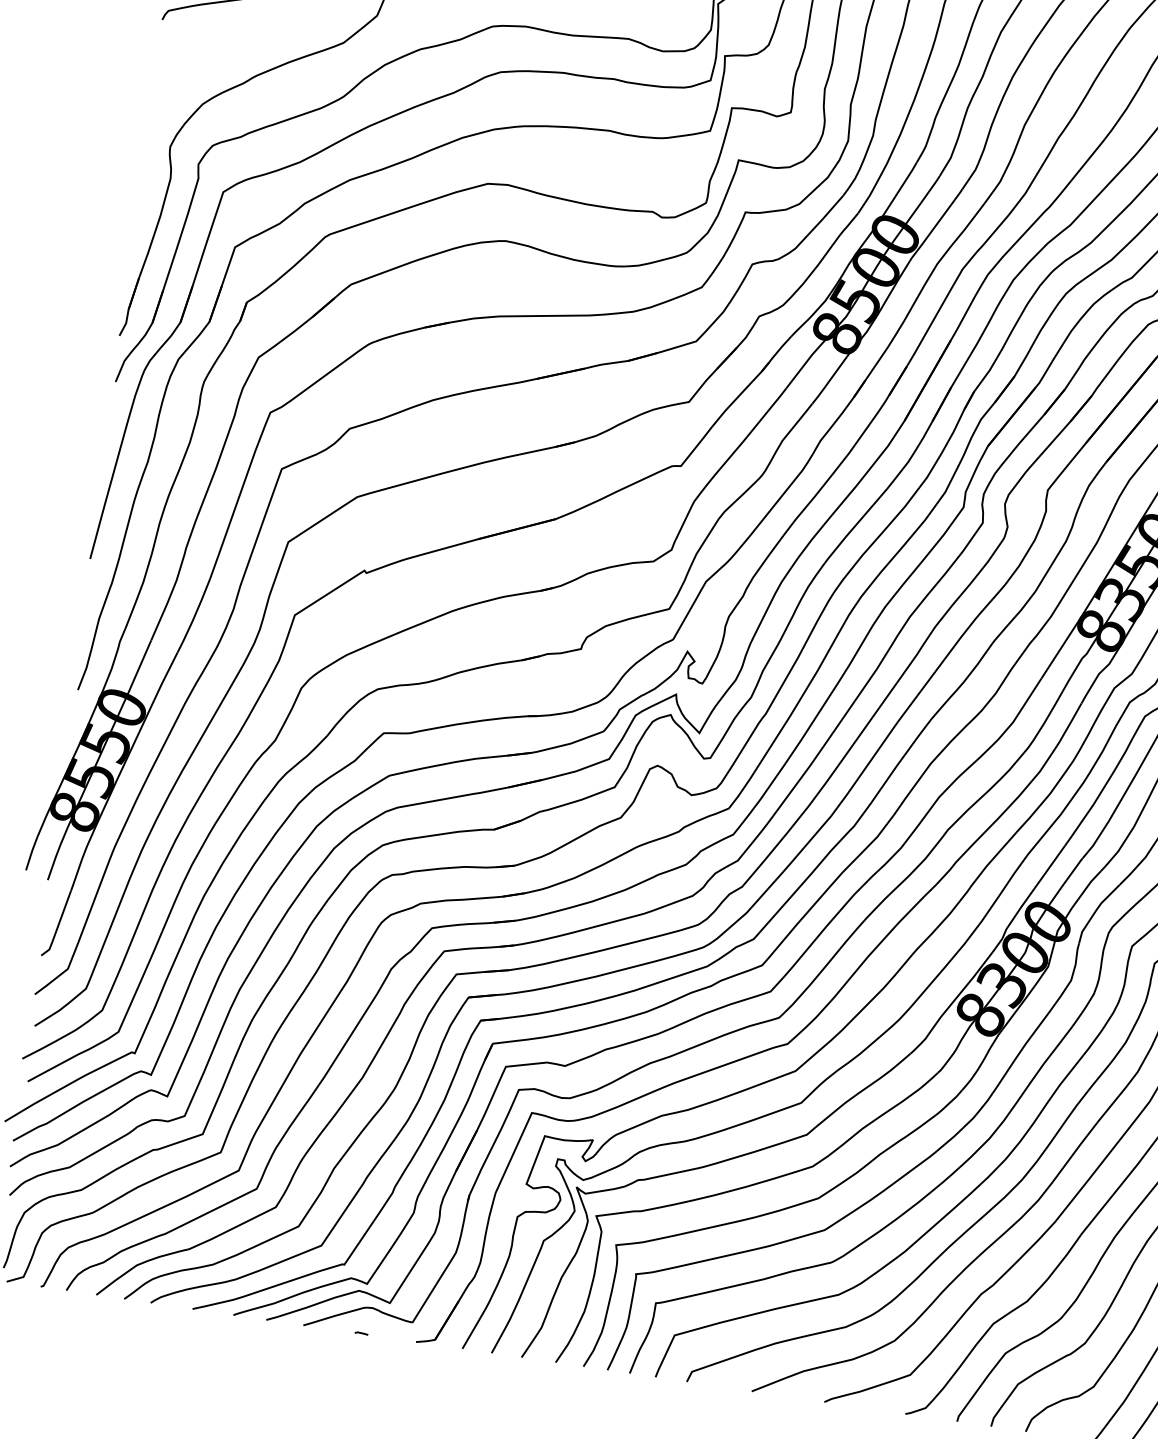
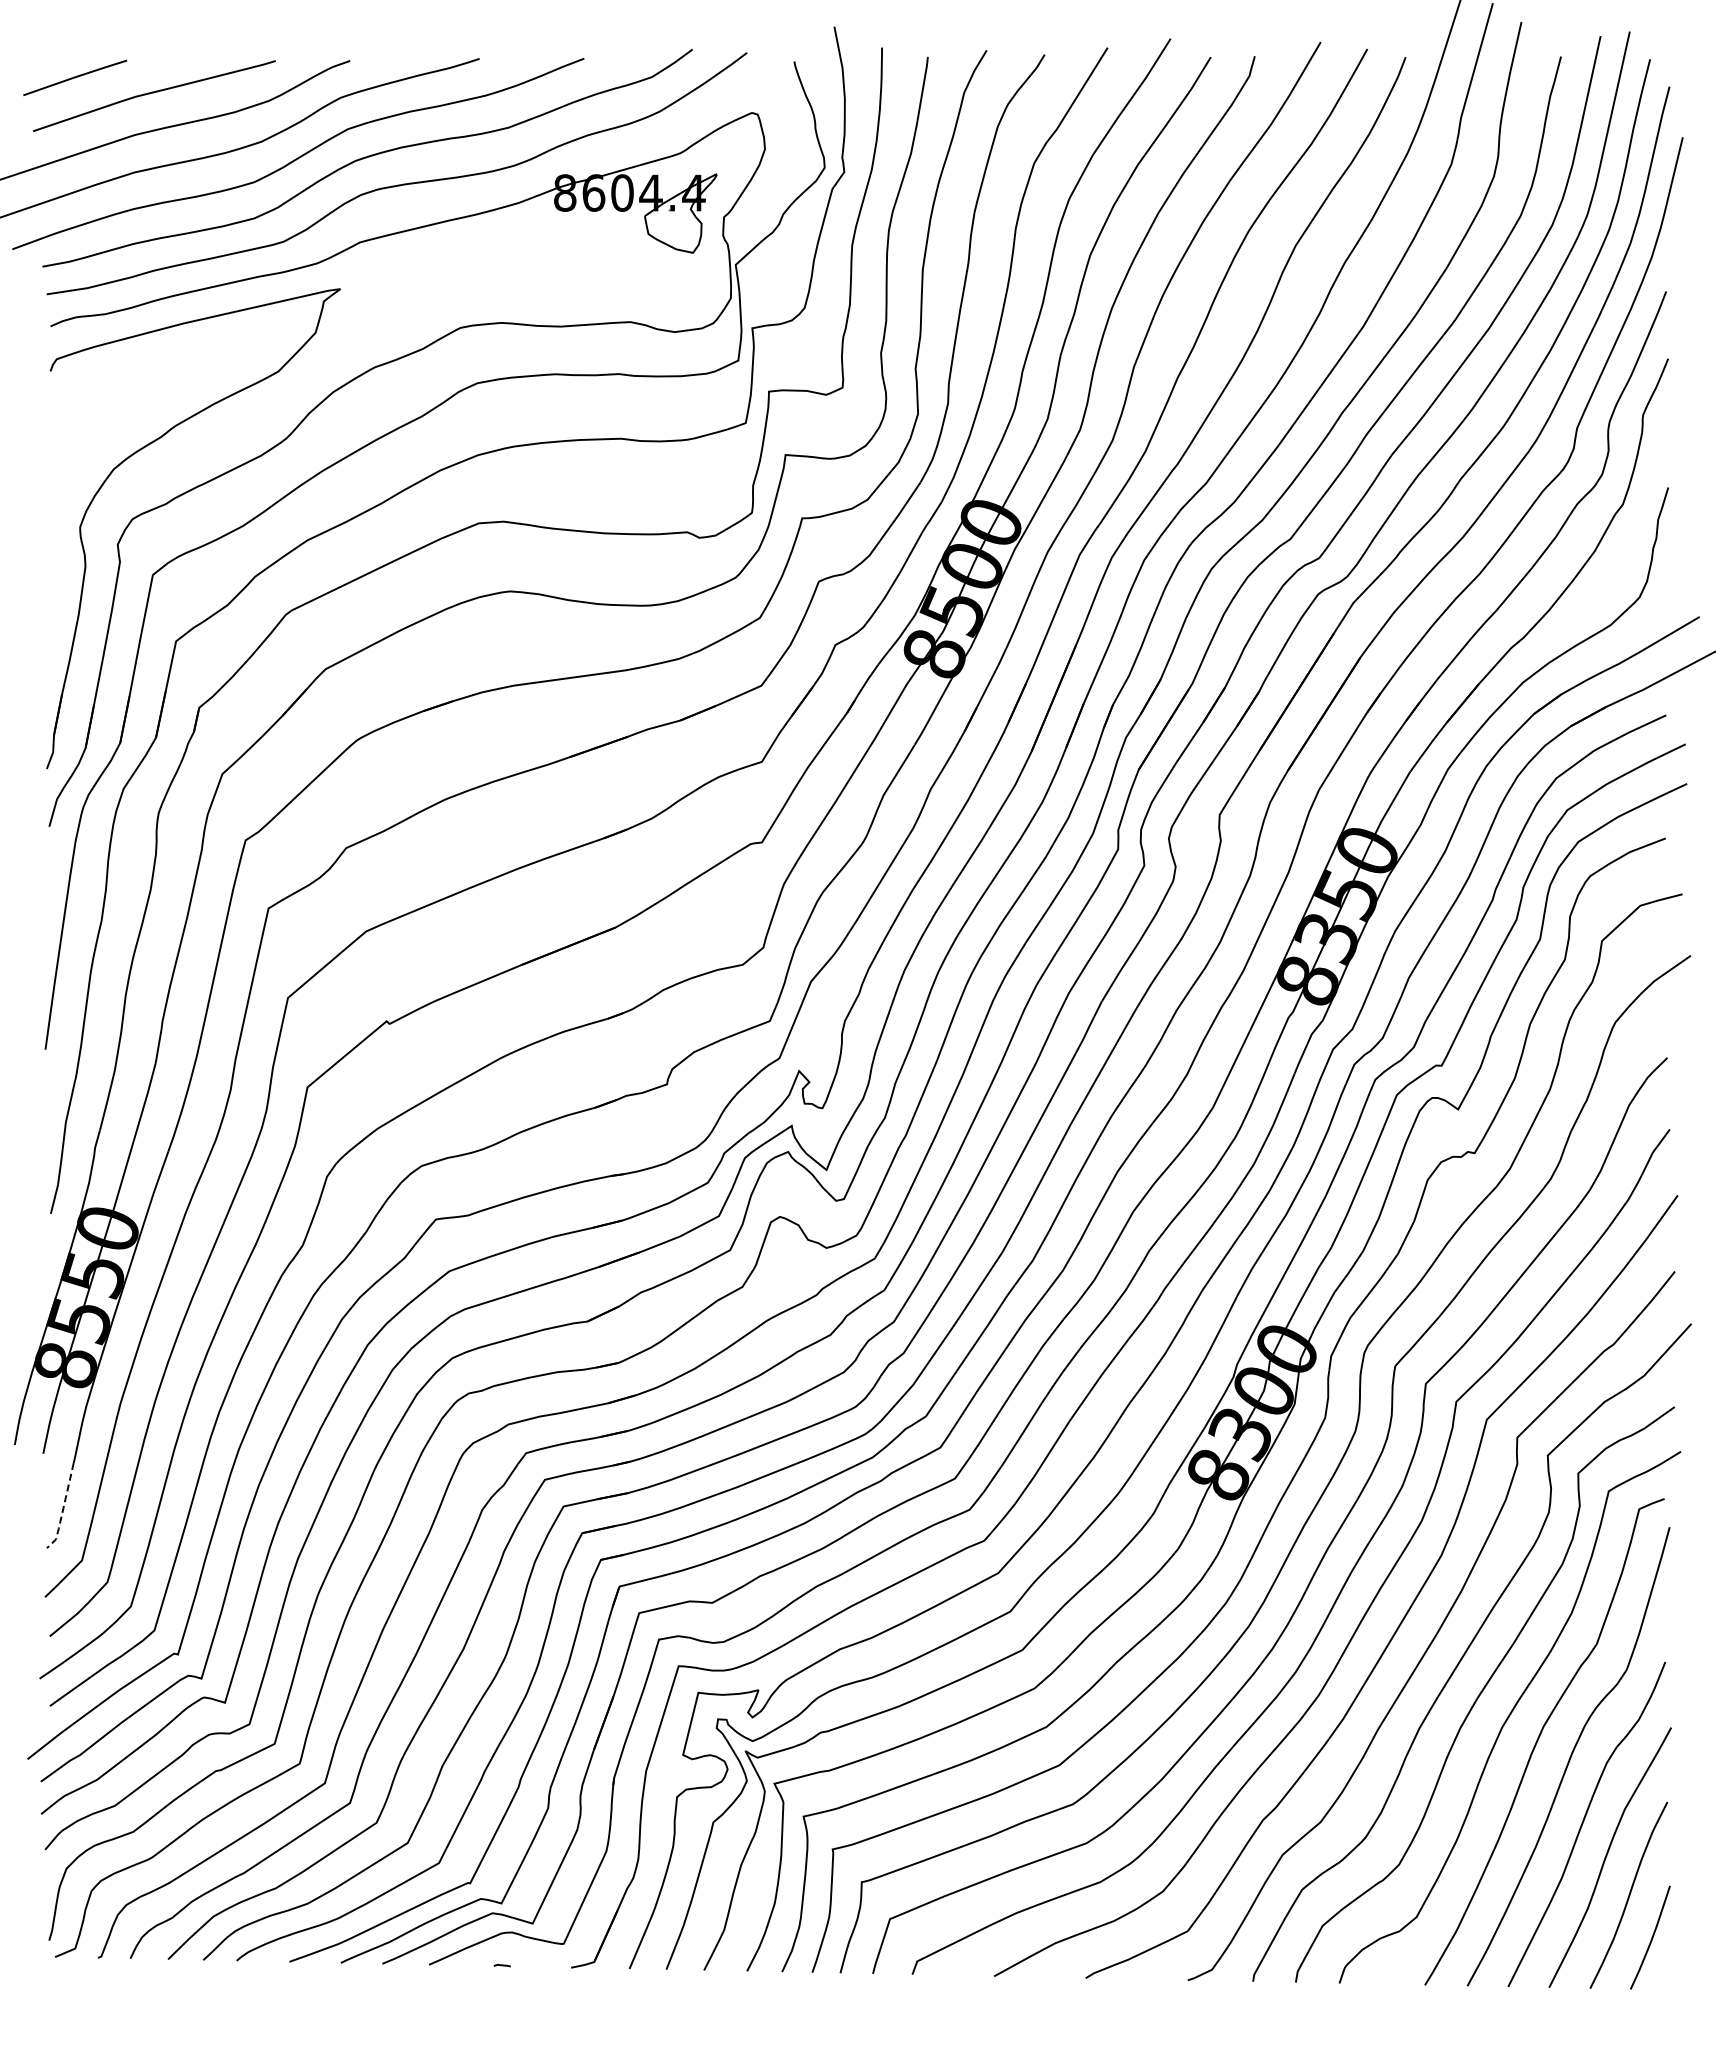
line: (58, 925) -> (63, 1508), solid -> dashed

